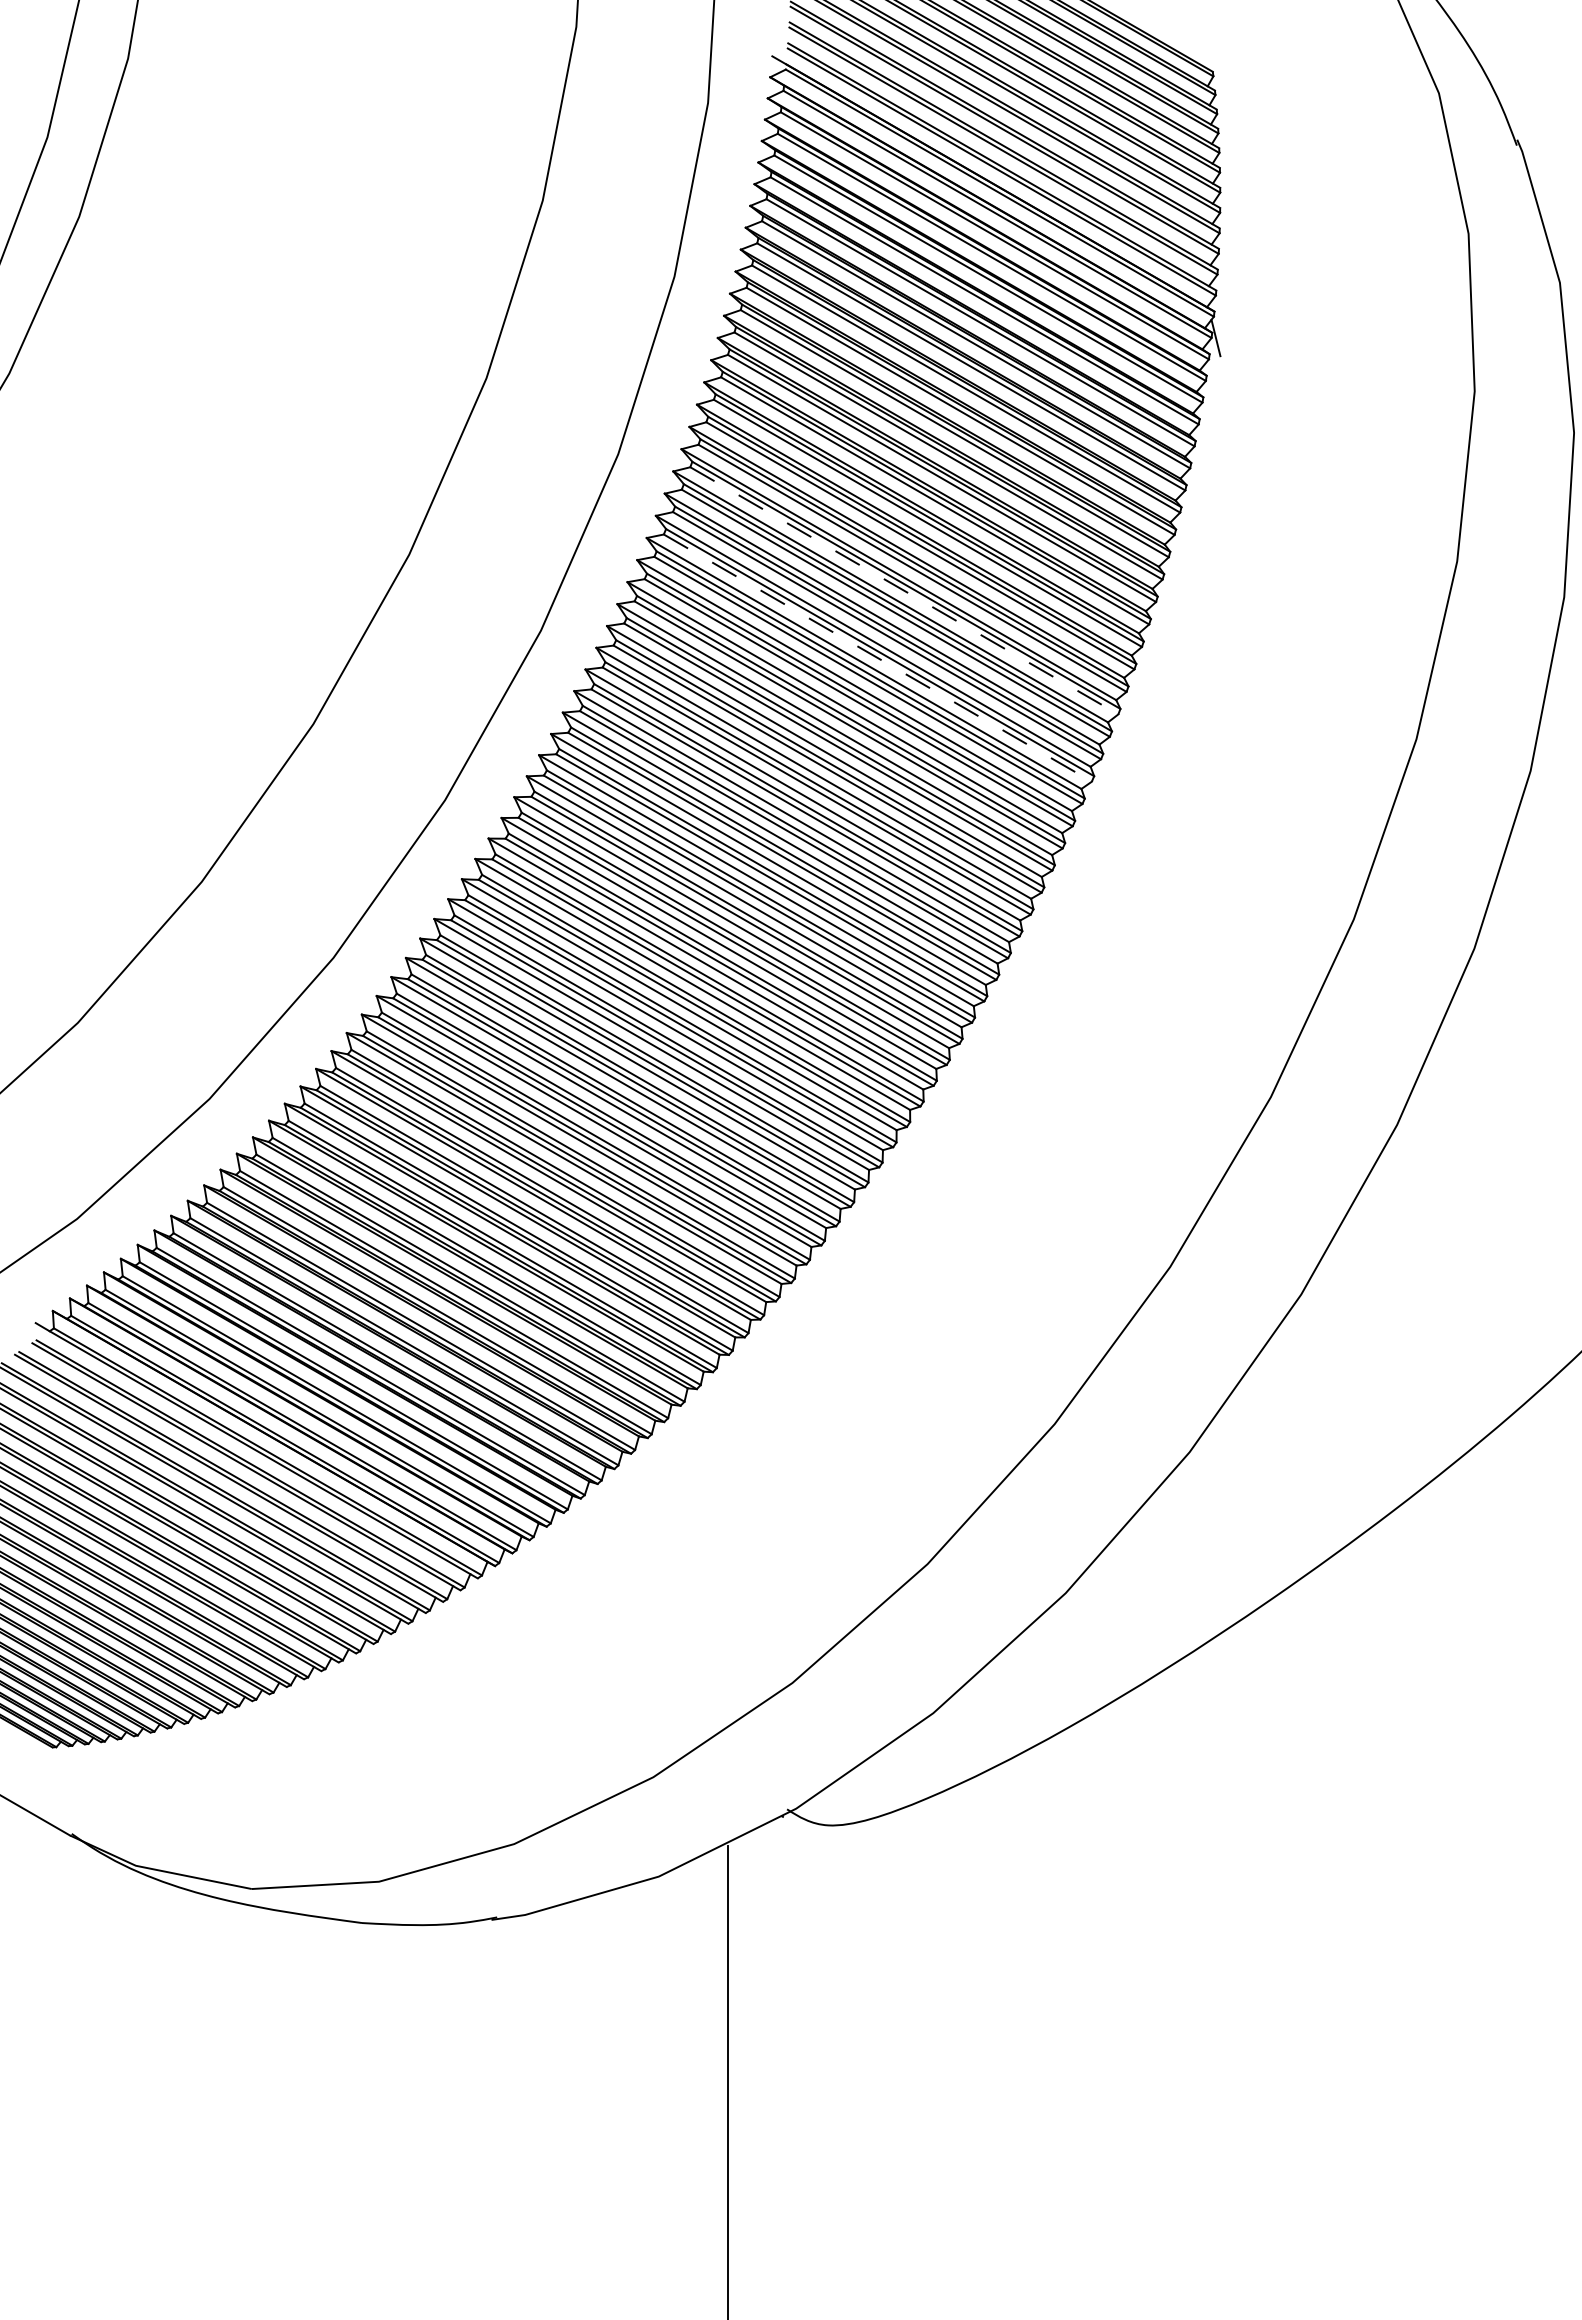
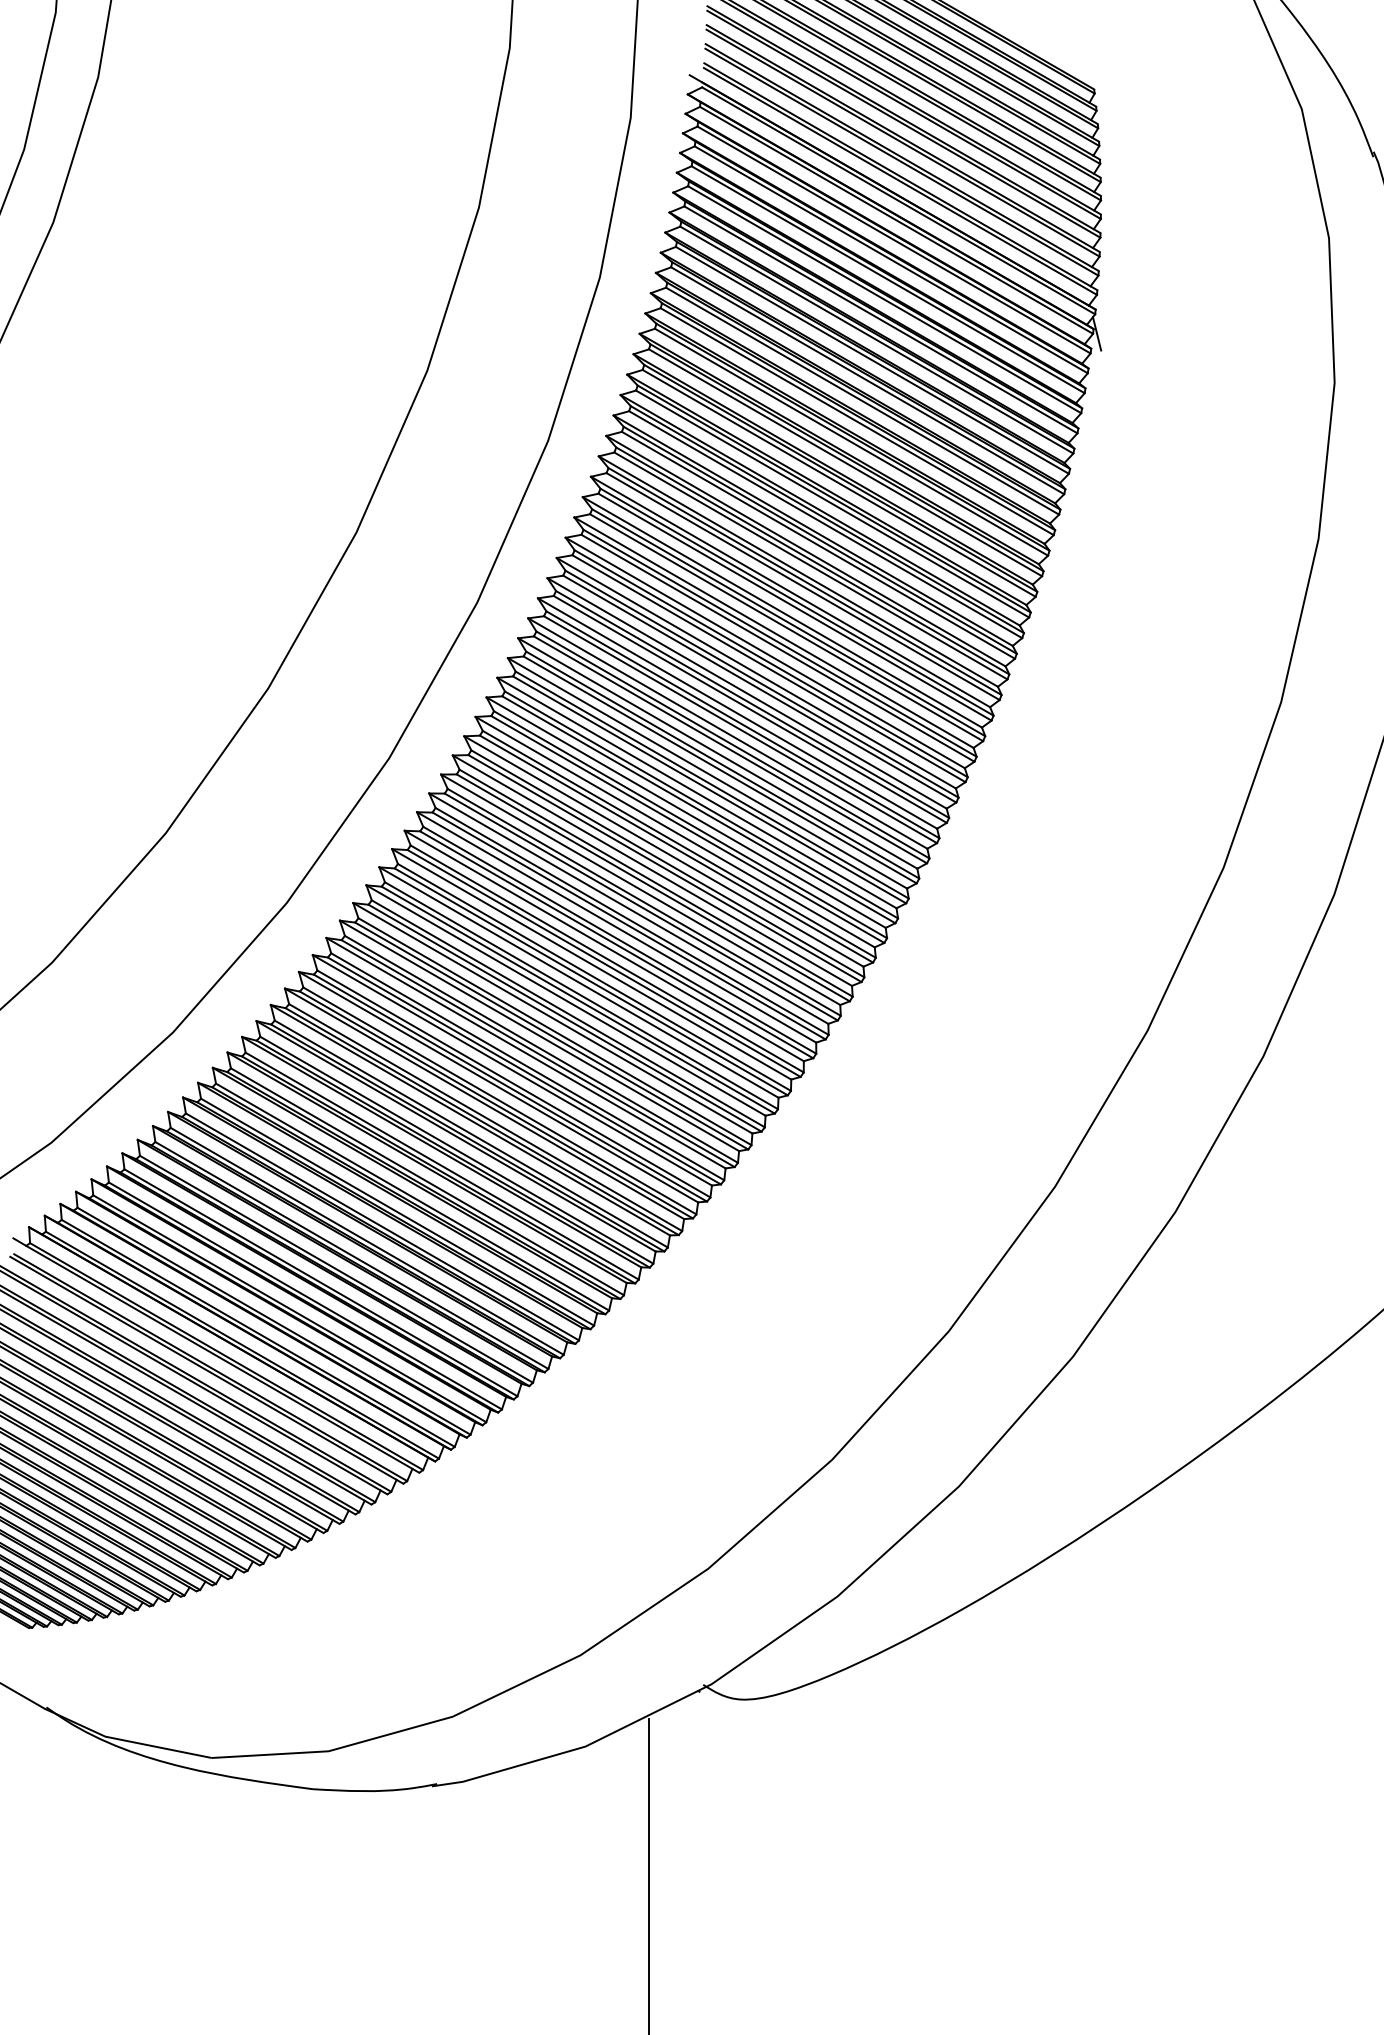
line: (904, 591) -> (811, 566), dashed -> solid
line: (878, 658) -> (787, 628), dashed -> solid

